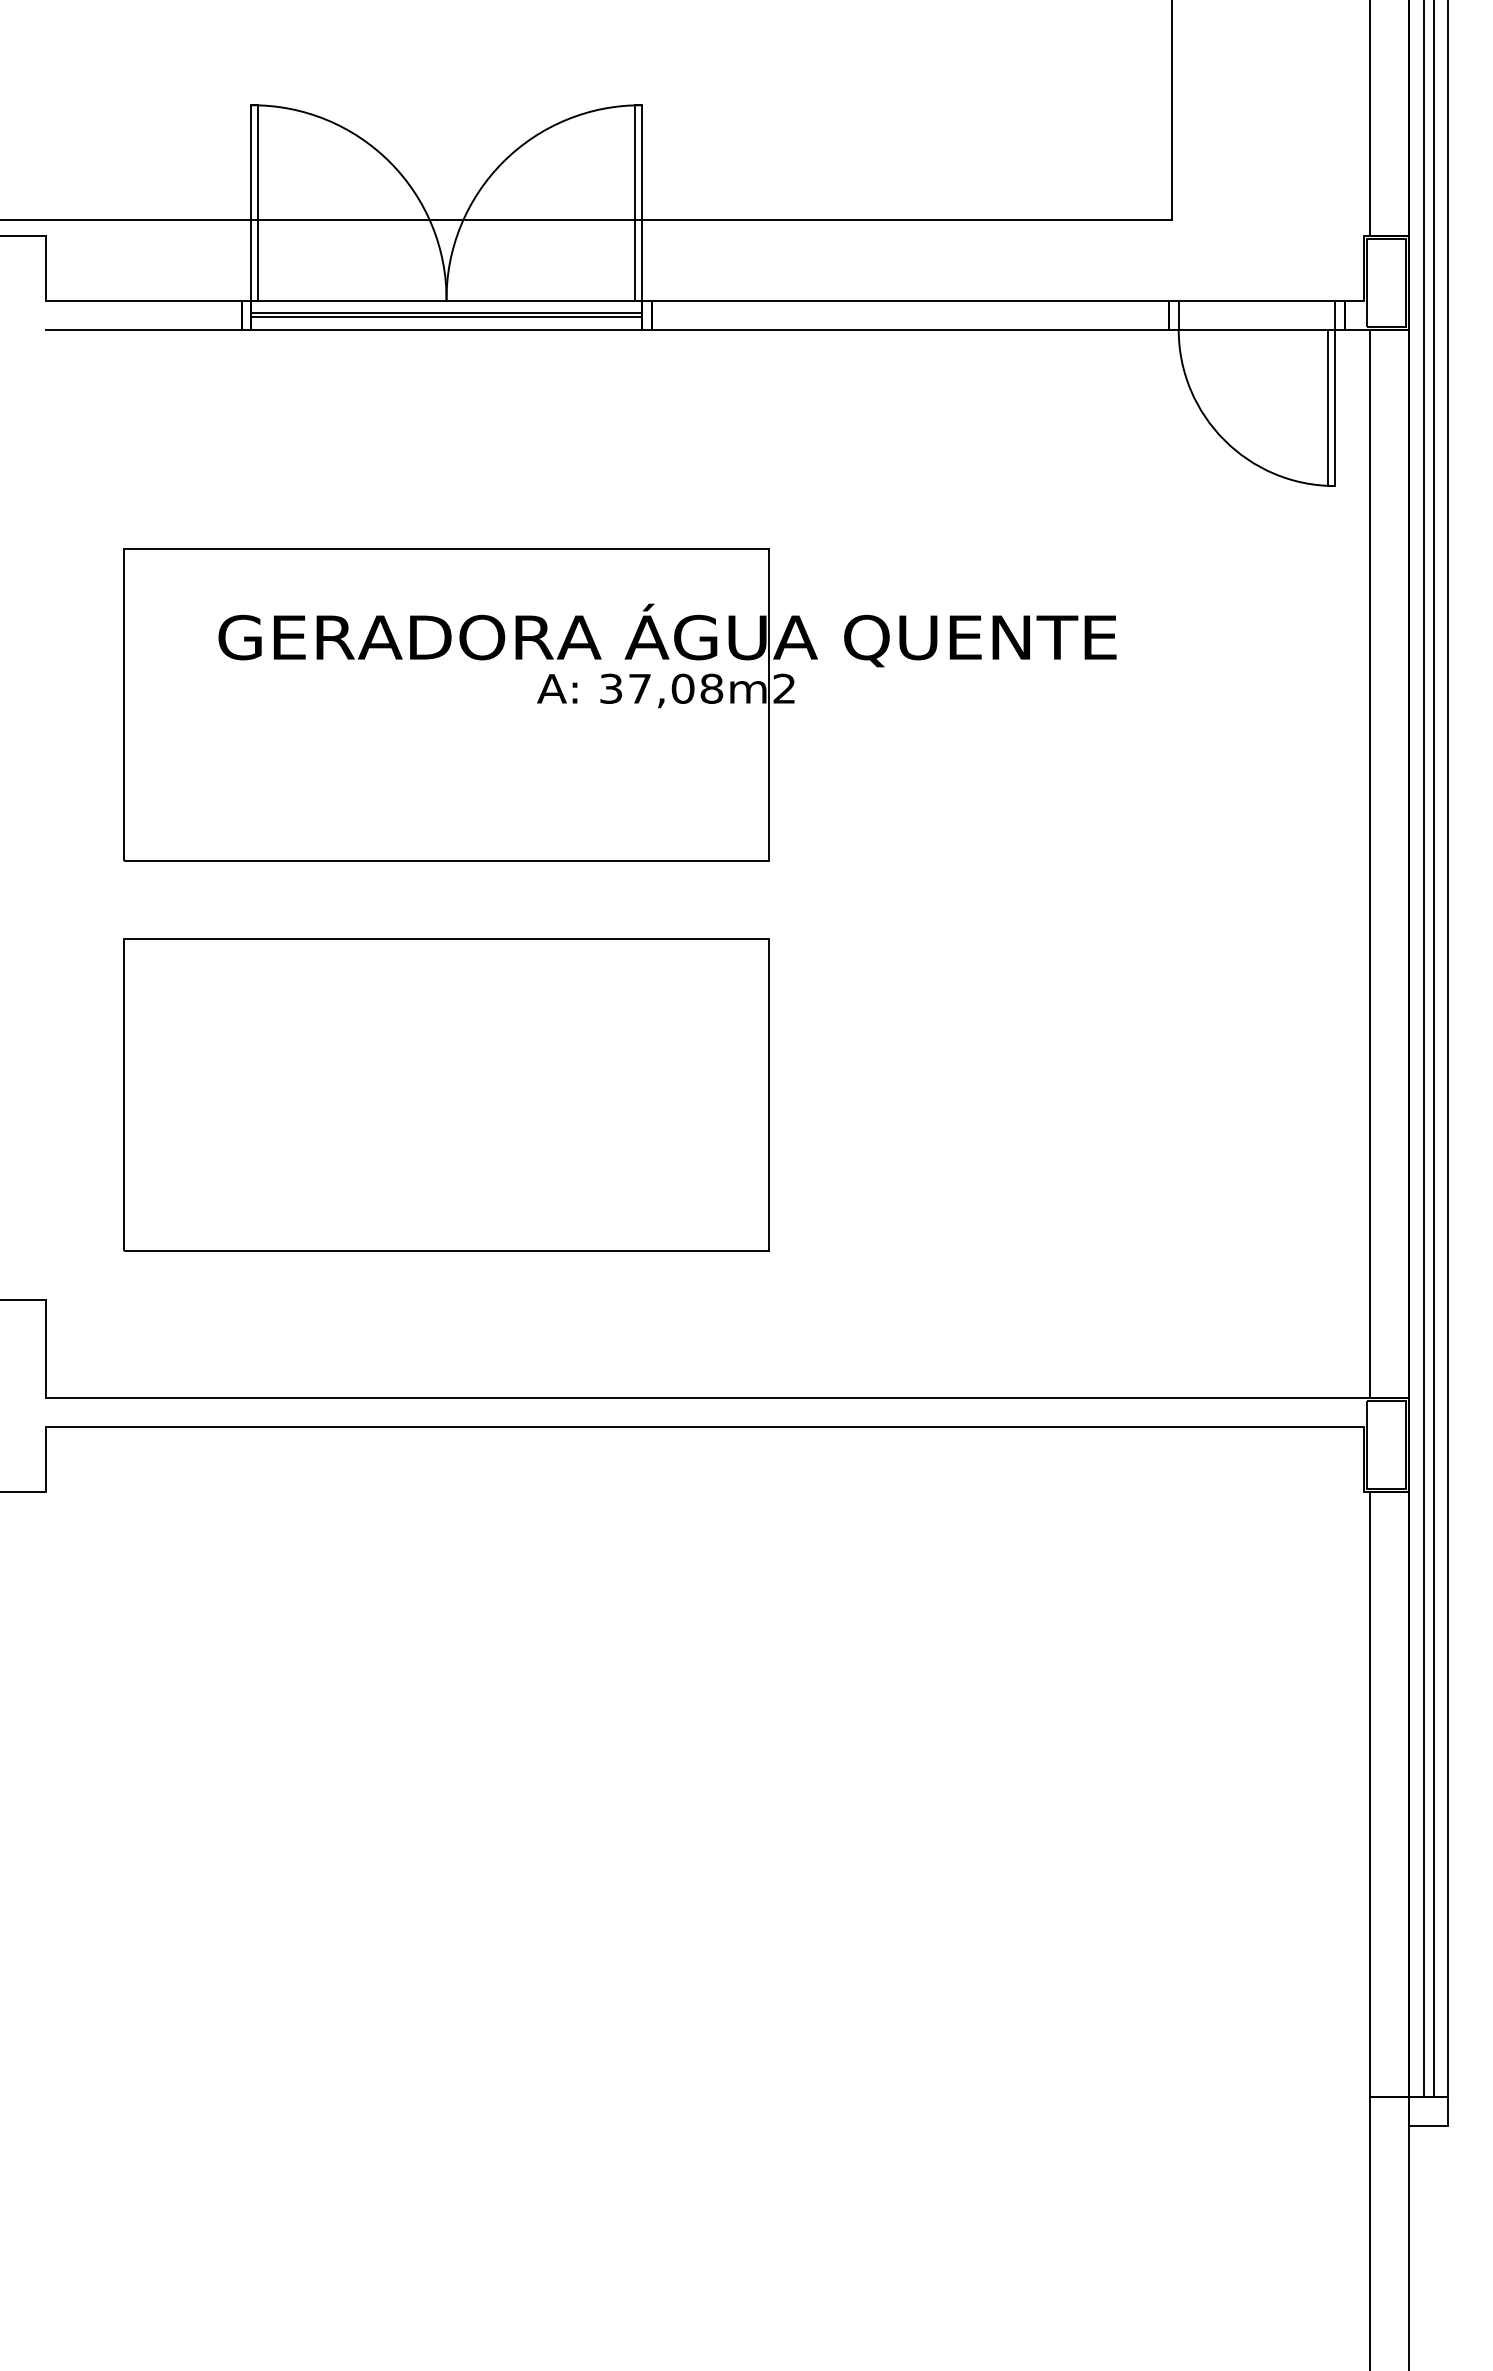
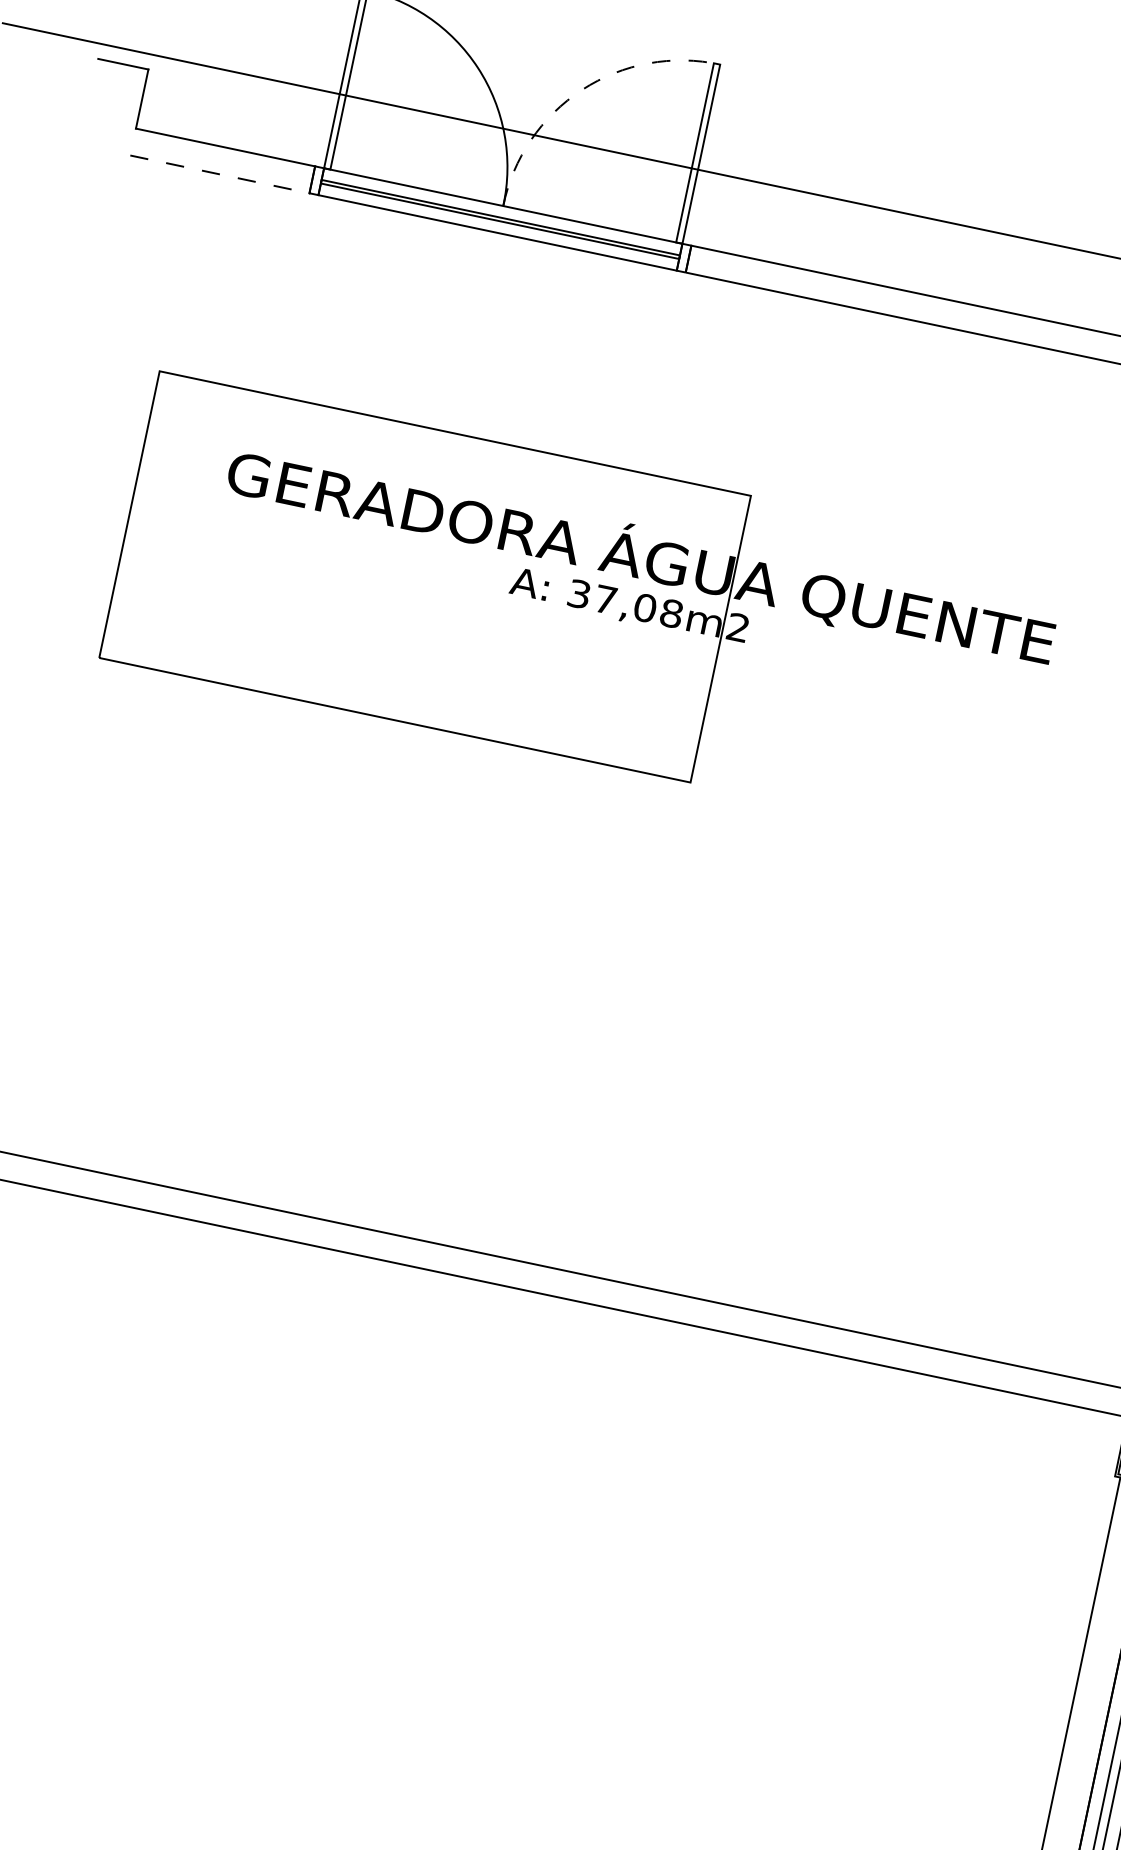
line: (503, 162) -> (582, 90), solid -> dashed
line: (143, 329) -> (219, 174), solid -> dashed
part: (446, 1094) -> (349, 934), removed

